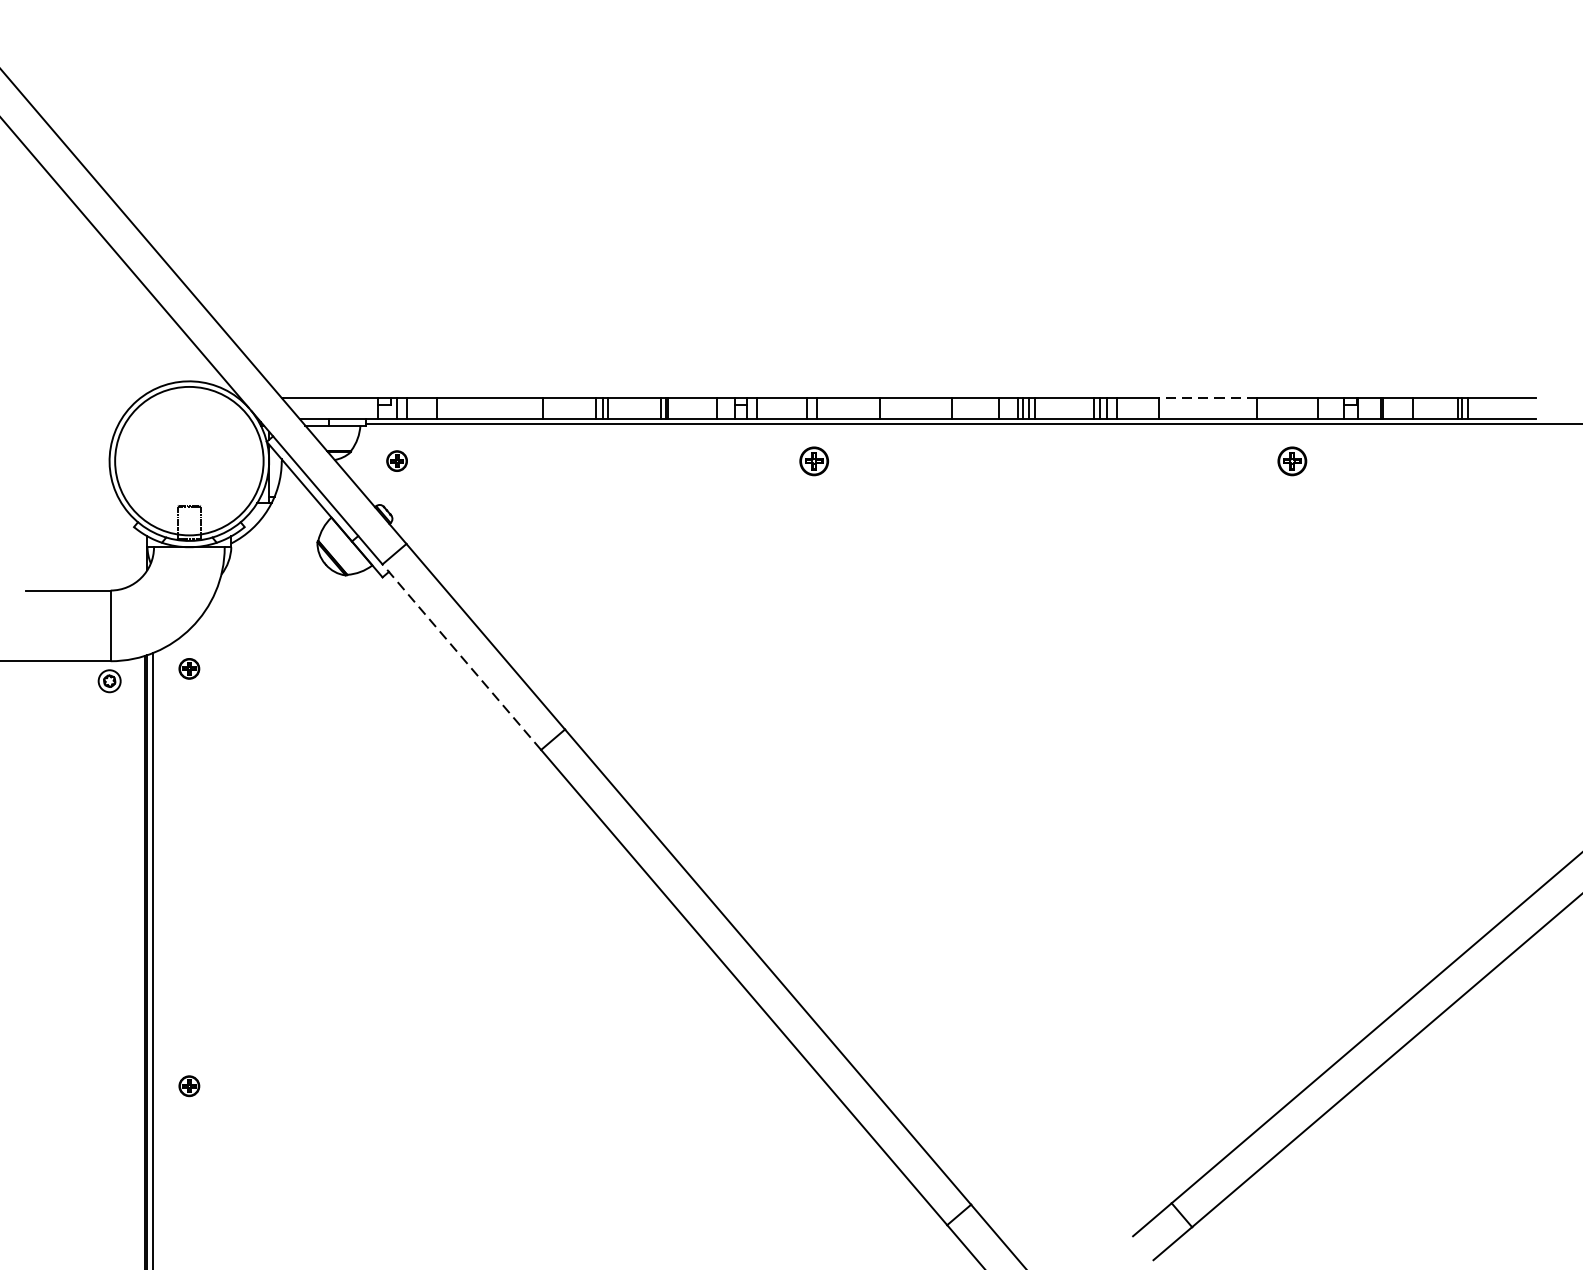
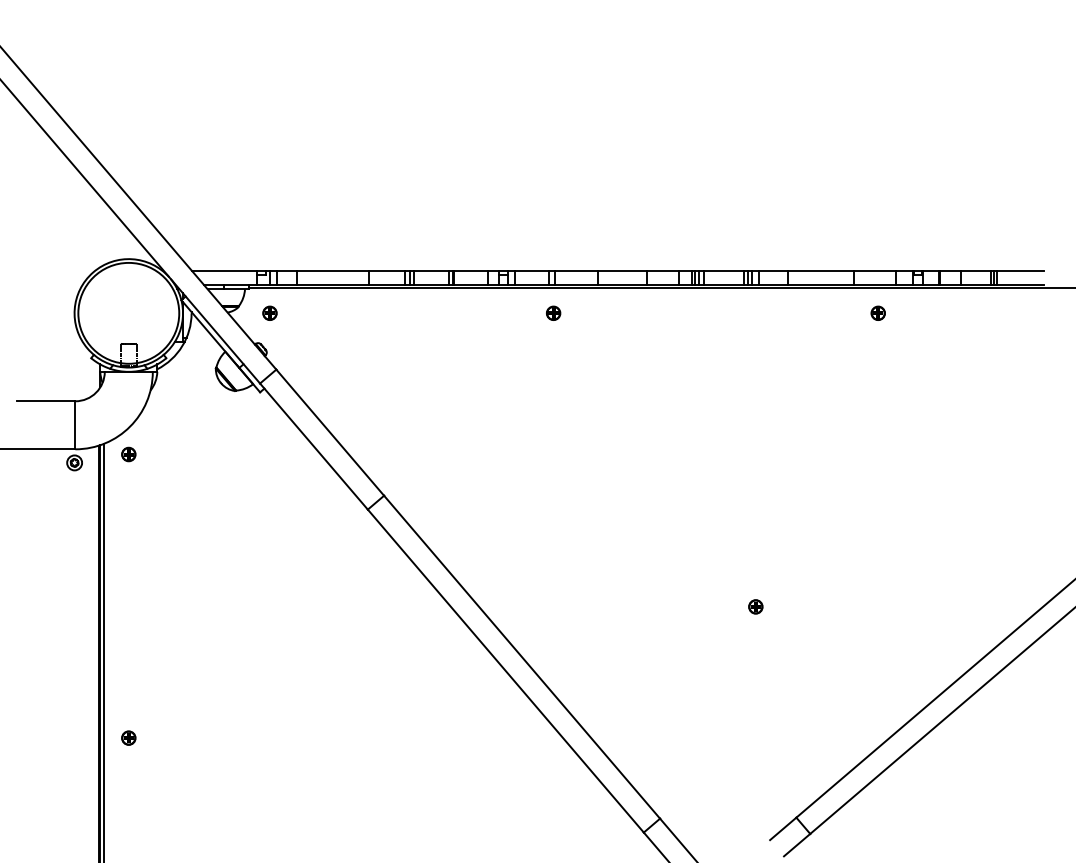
line: (1207, 398) -> (820, 270), dashed -> solid
part: (814, 459) -> (553, 312), size x0.71
part: (1291, 459) -> (877, 312), size x0.71
line: (461, 657) -> (313, 446), dashed -> solid
part: (1111, 892) -> (755, 606), added

